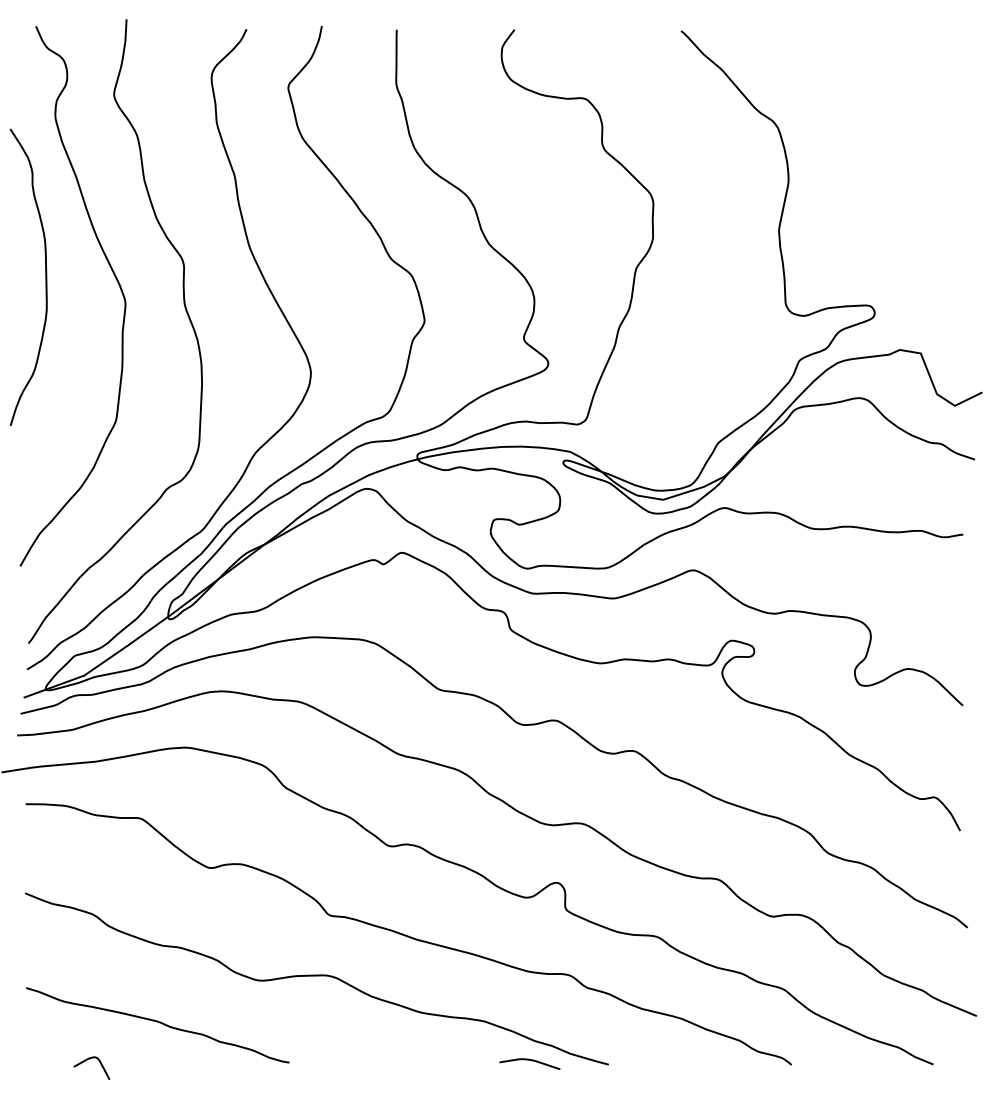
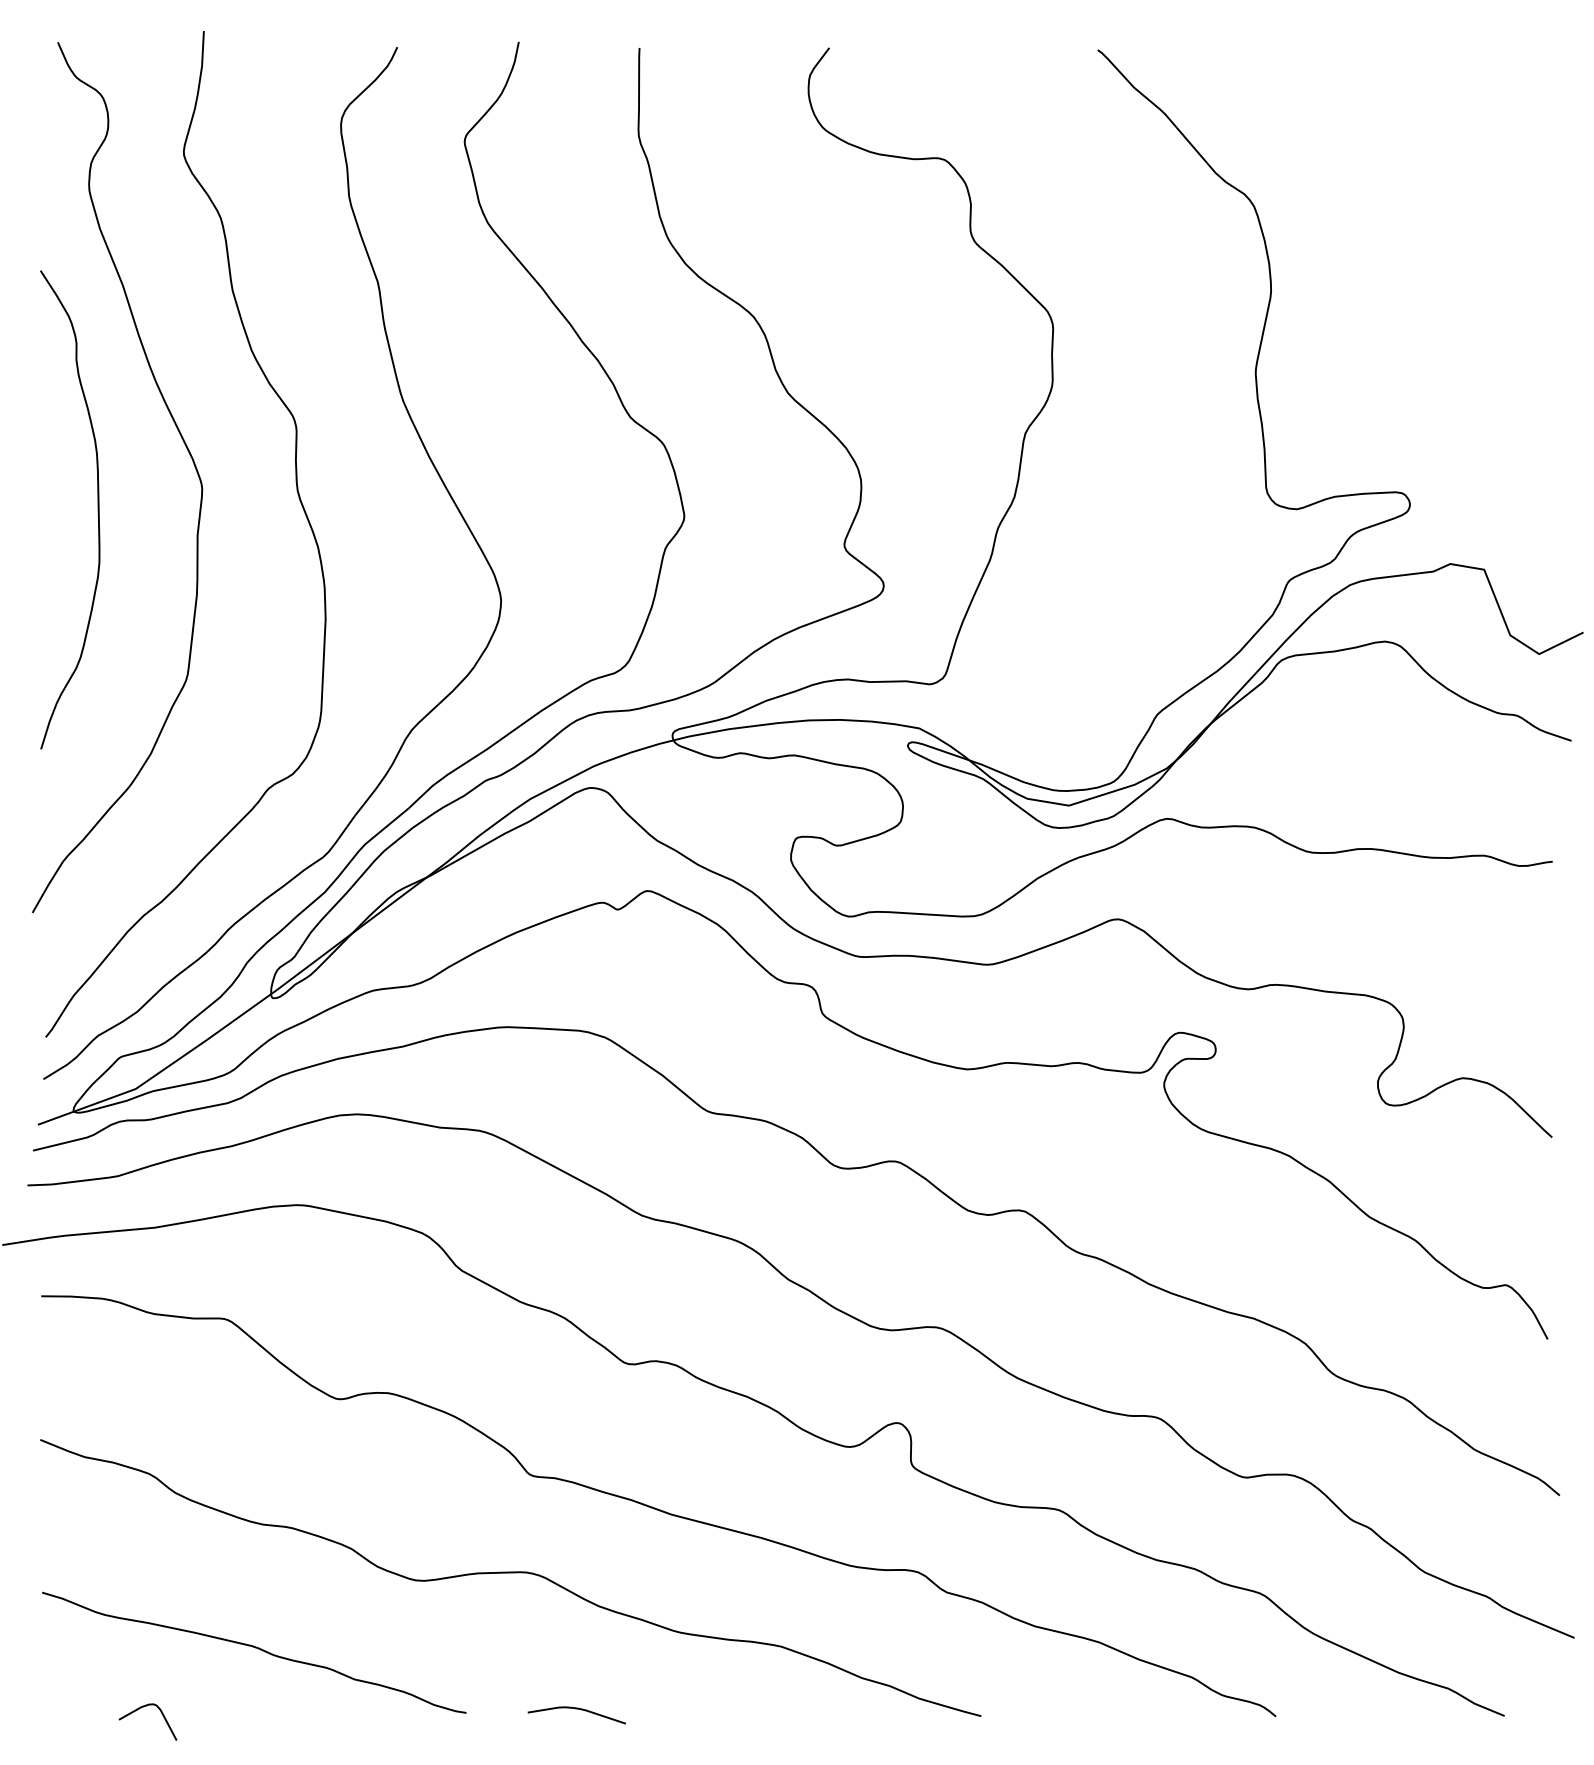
curve: (45, 276) -> (97, 508), moved
curve: (531, 1061) -> (579, 1711), moved

